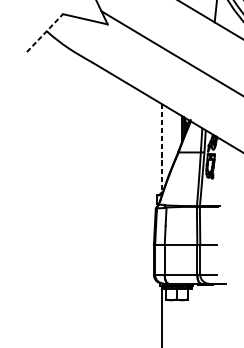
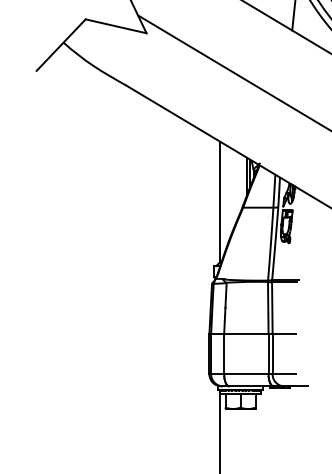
line: (45, 33) -> (61, 45), dashed -> solid
line: (162, 148) -> (220, 202), dashed -> solid

